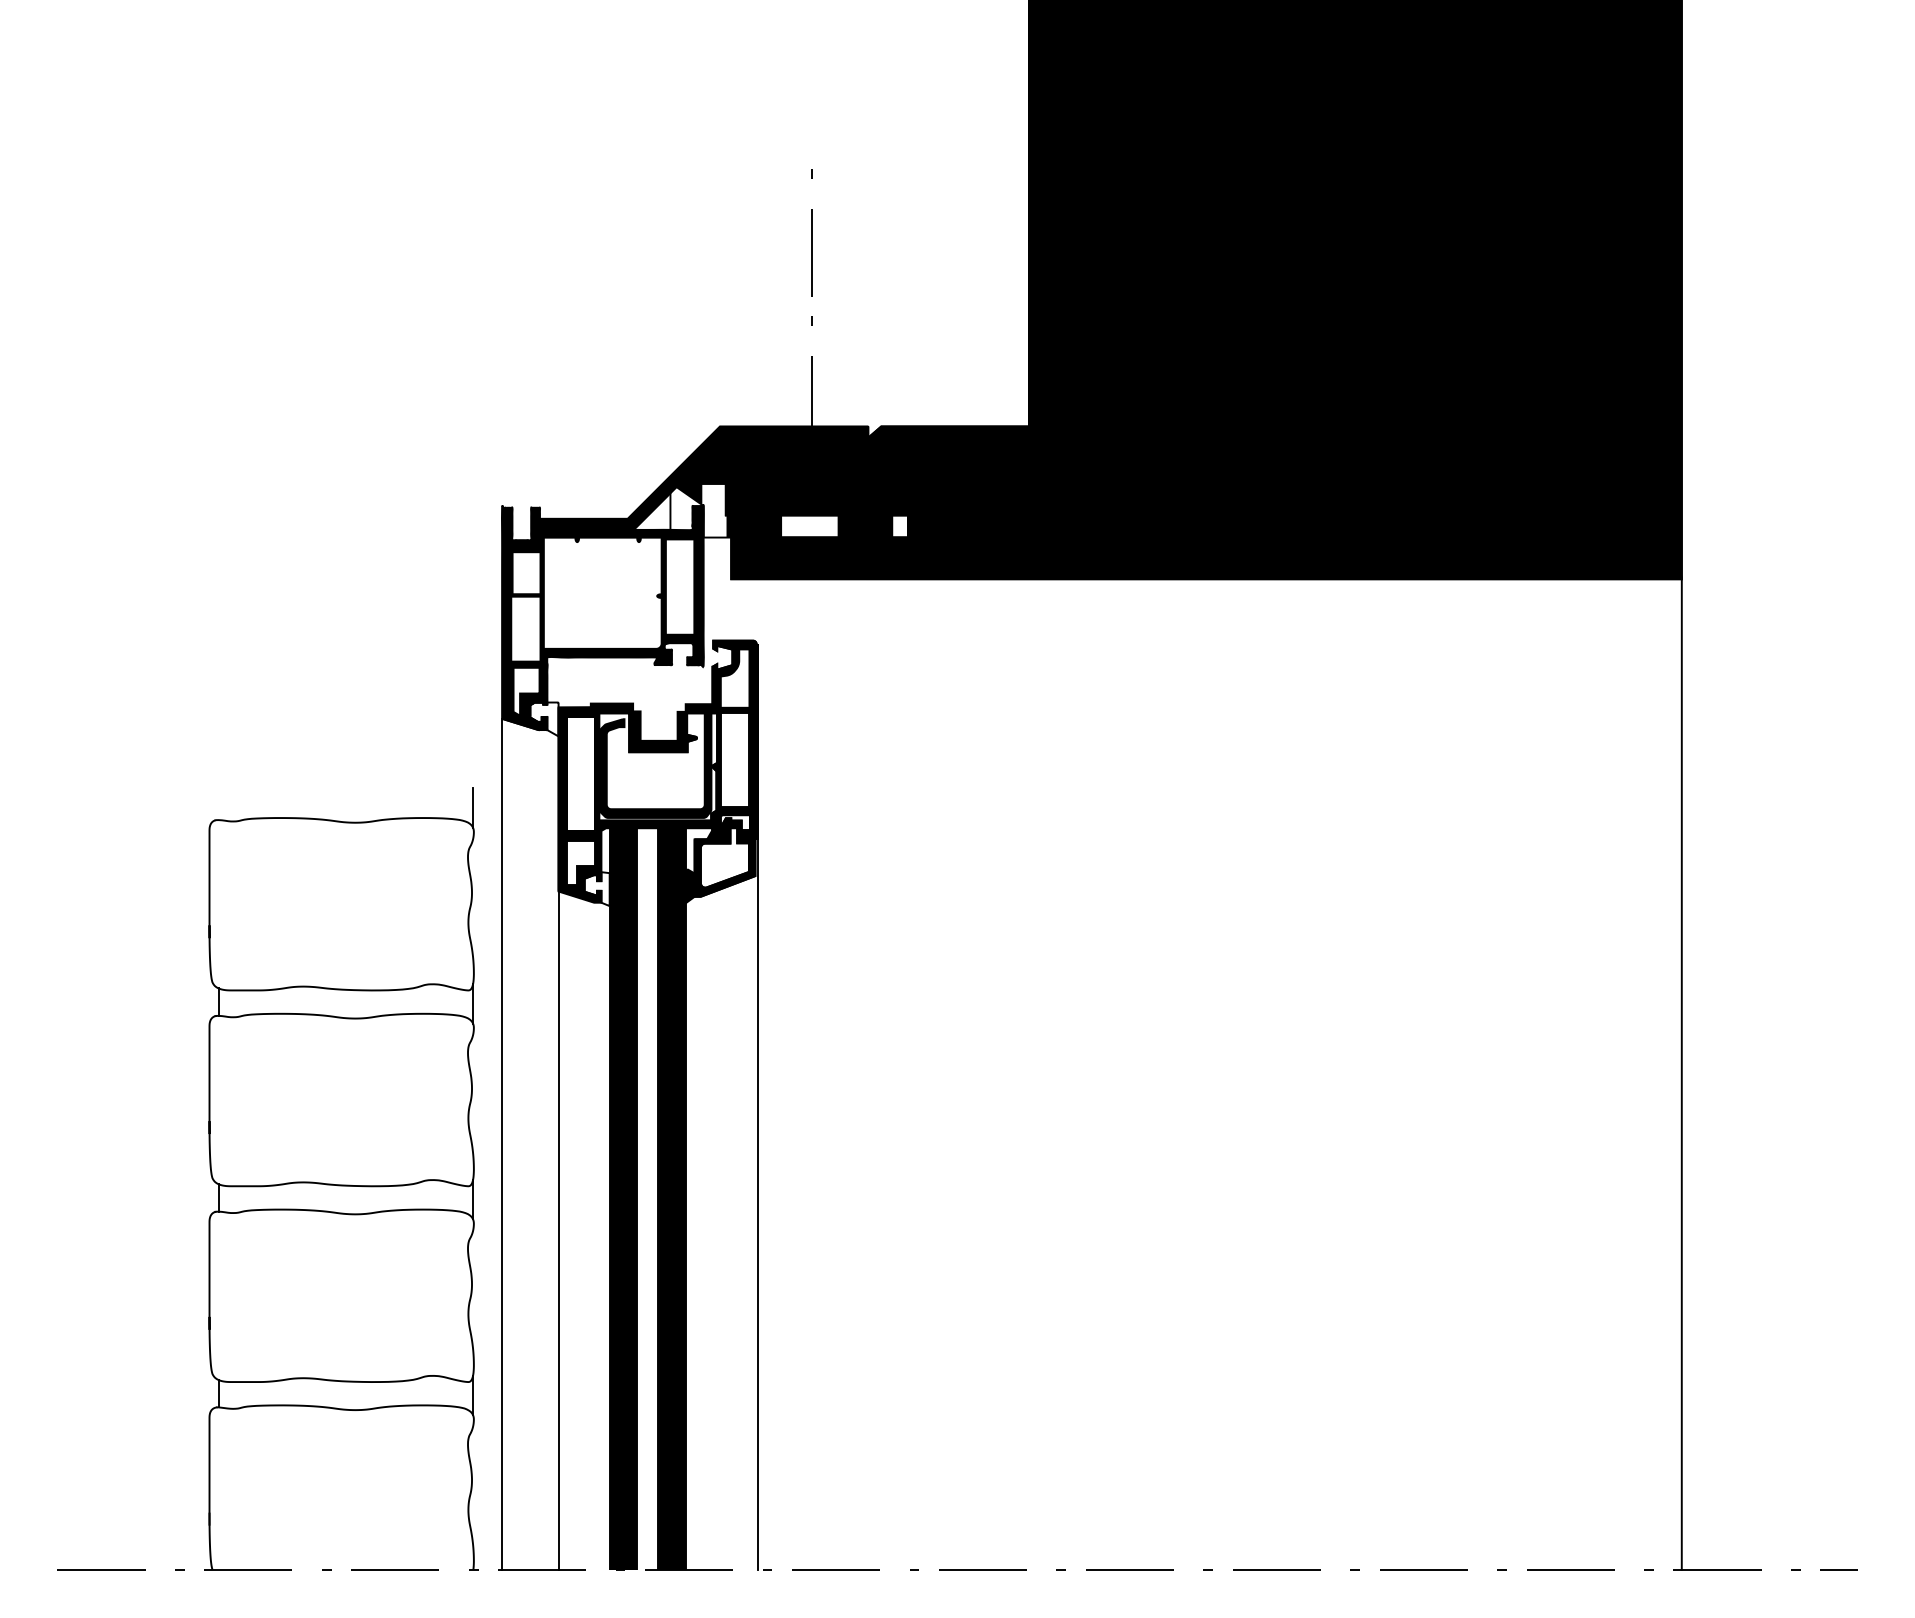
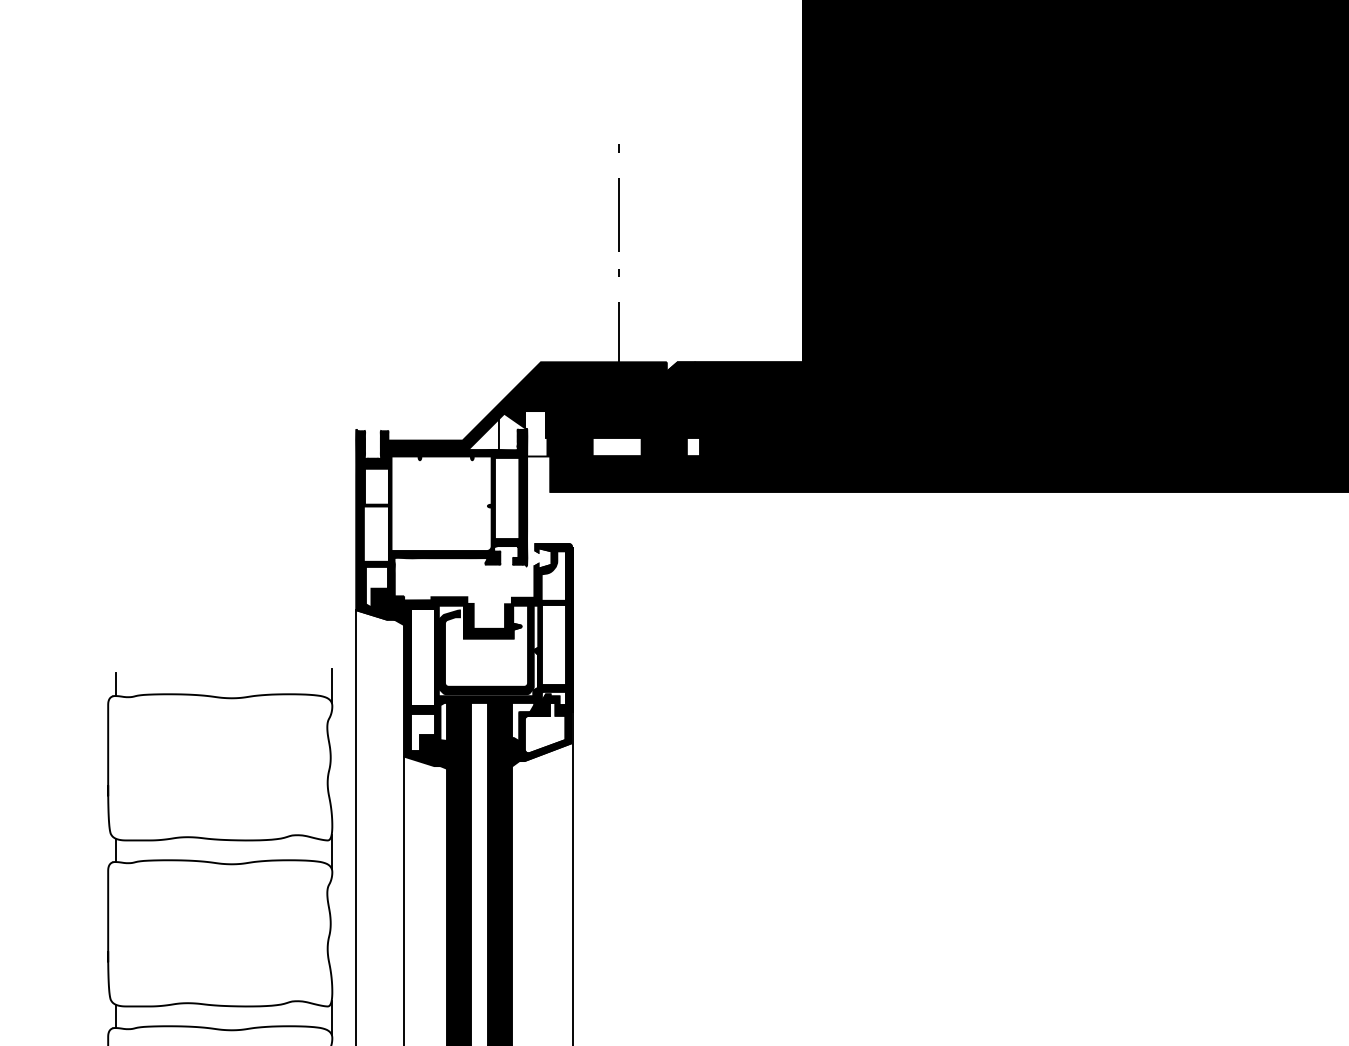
fill: (544, 719) -> (392, 610), added
line: (218, 805) -> (115, 683), added
fill: (596, 889) -> (436, 754), added

